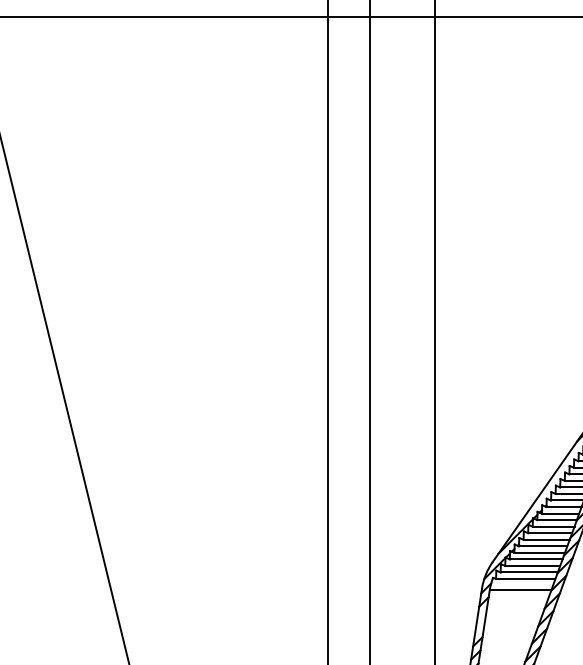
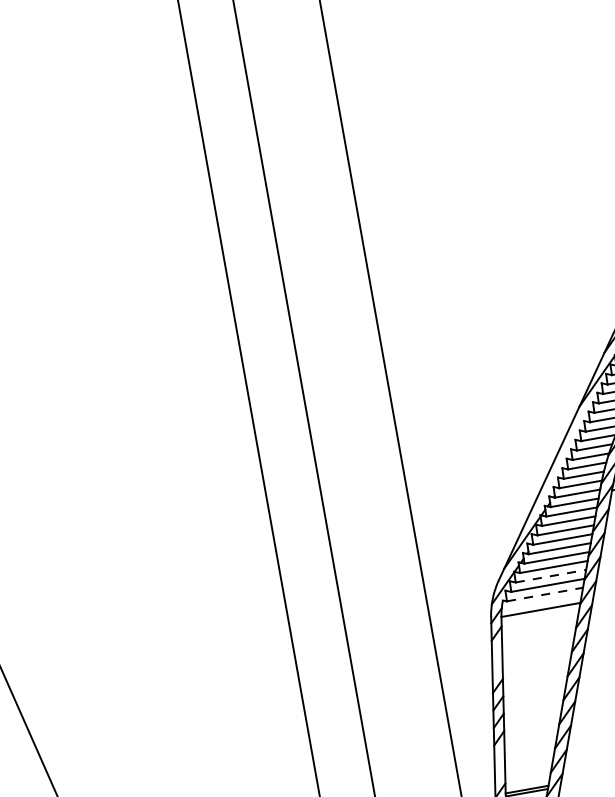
line: (532, 565) -> (550, 575), solid -> dashed
line: (525, 578) -> (544, 594), solid -> dashed

